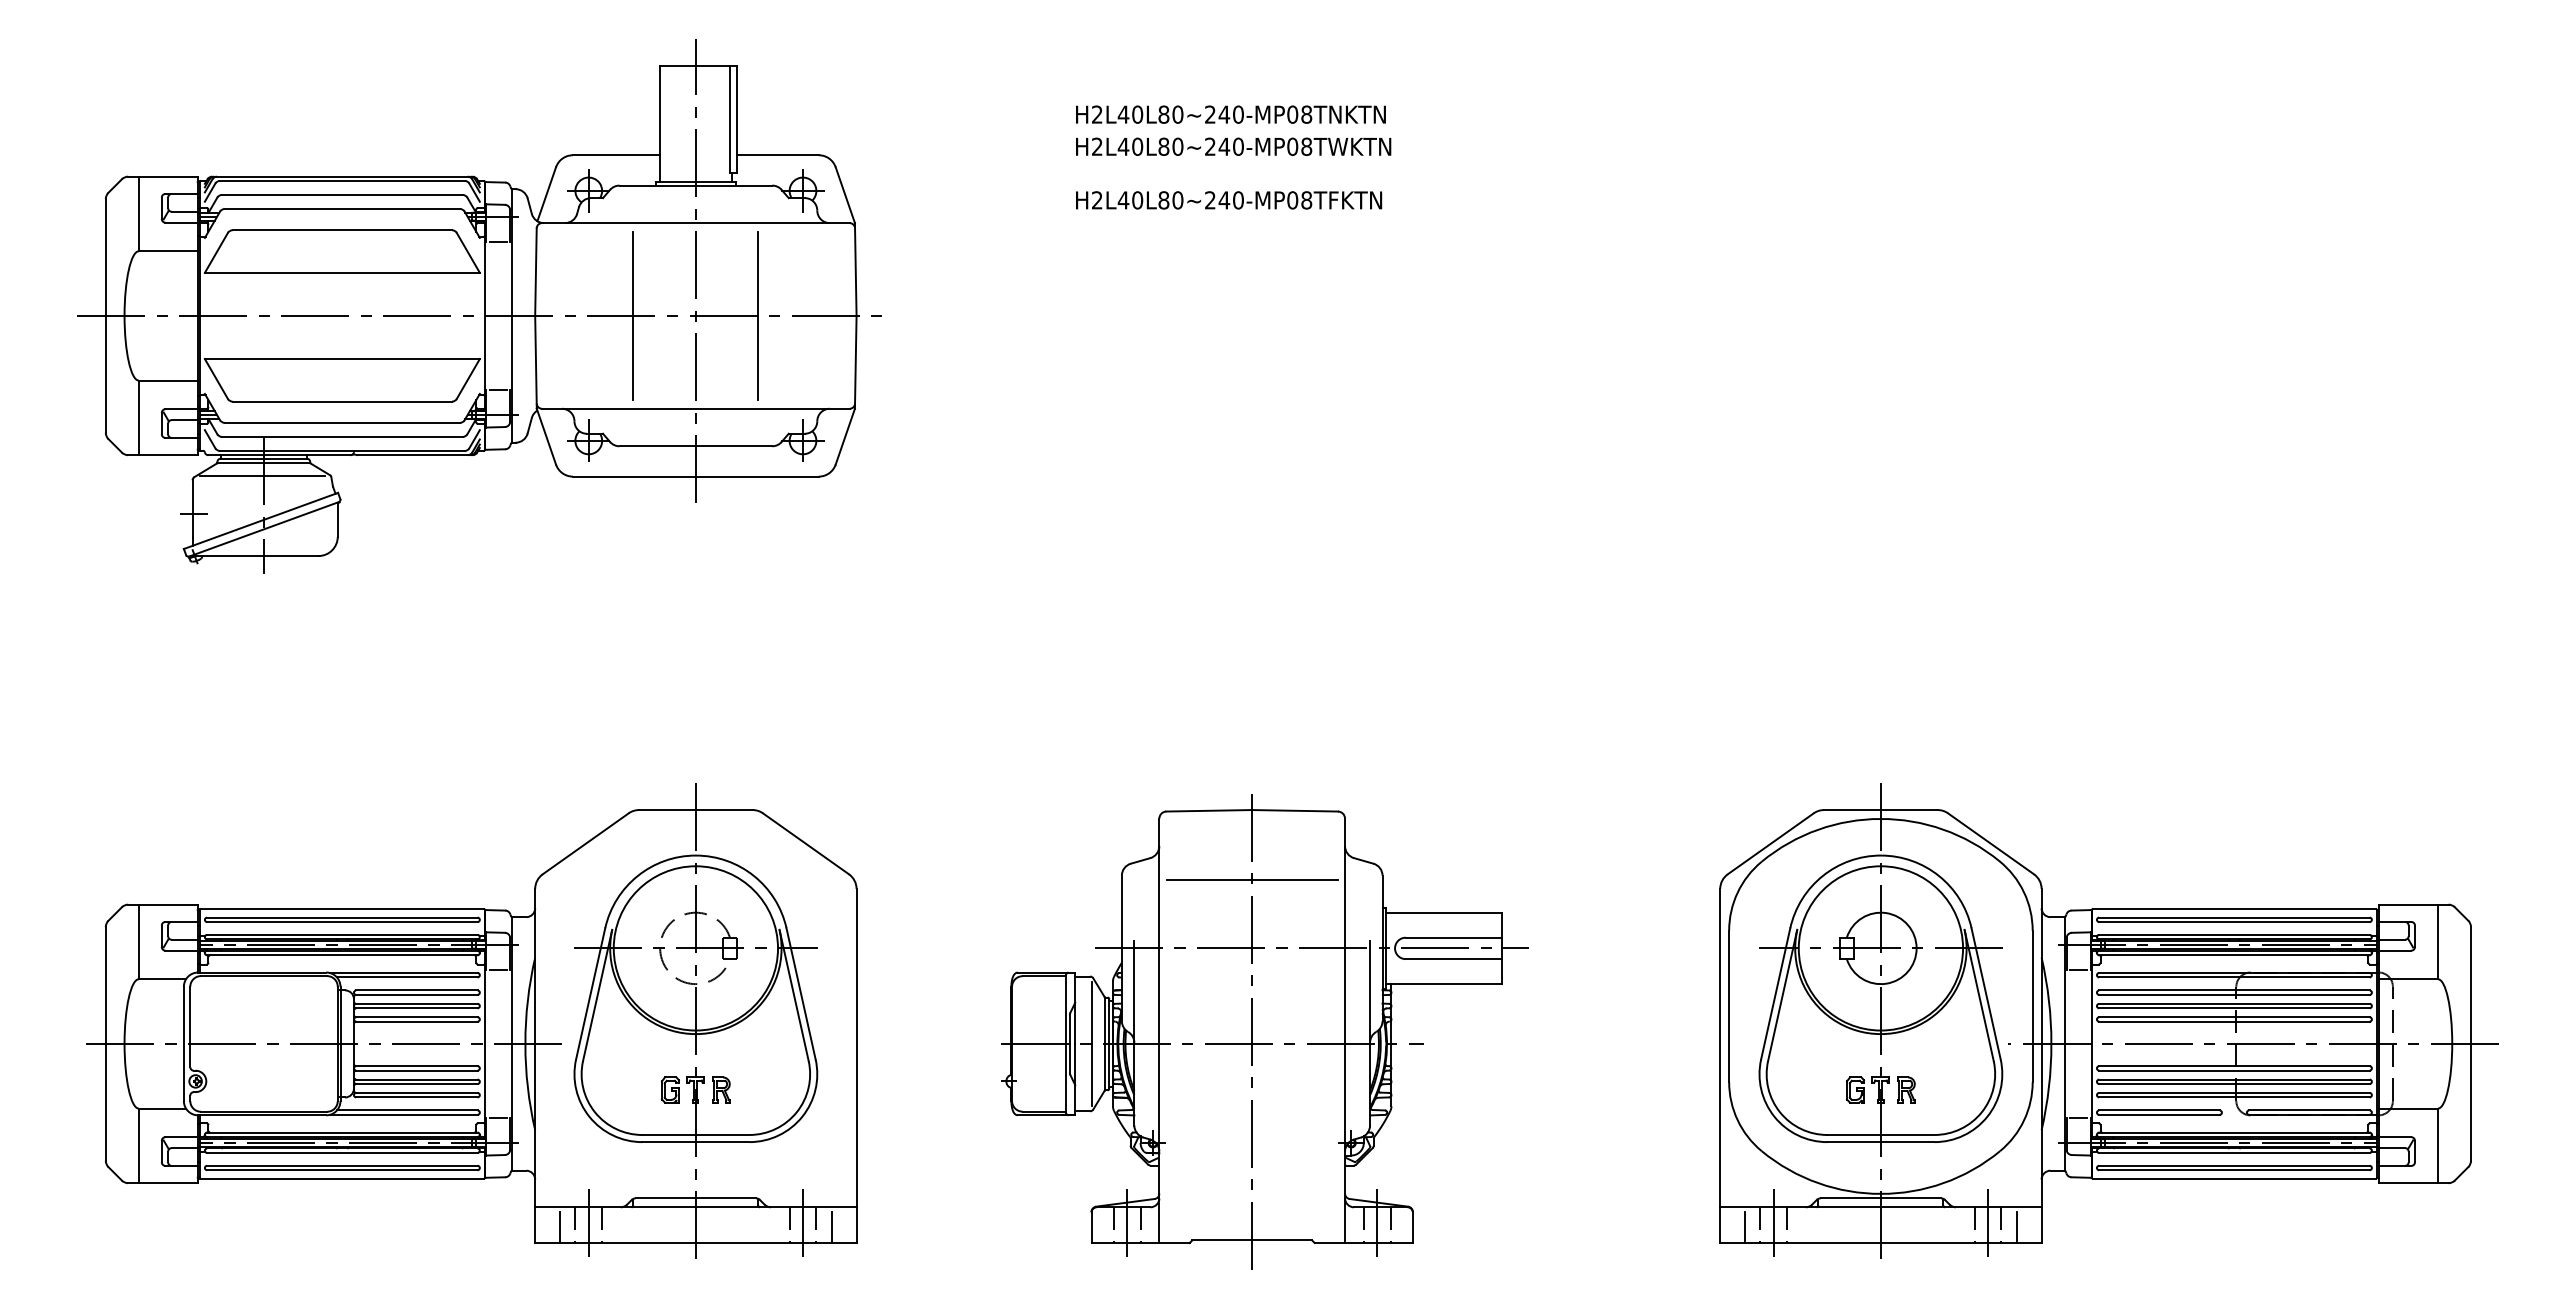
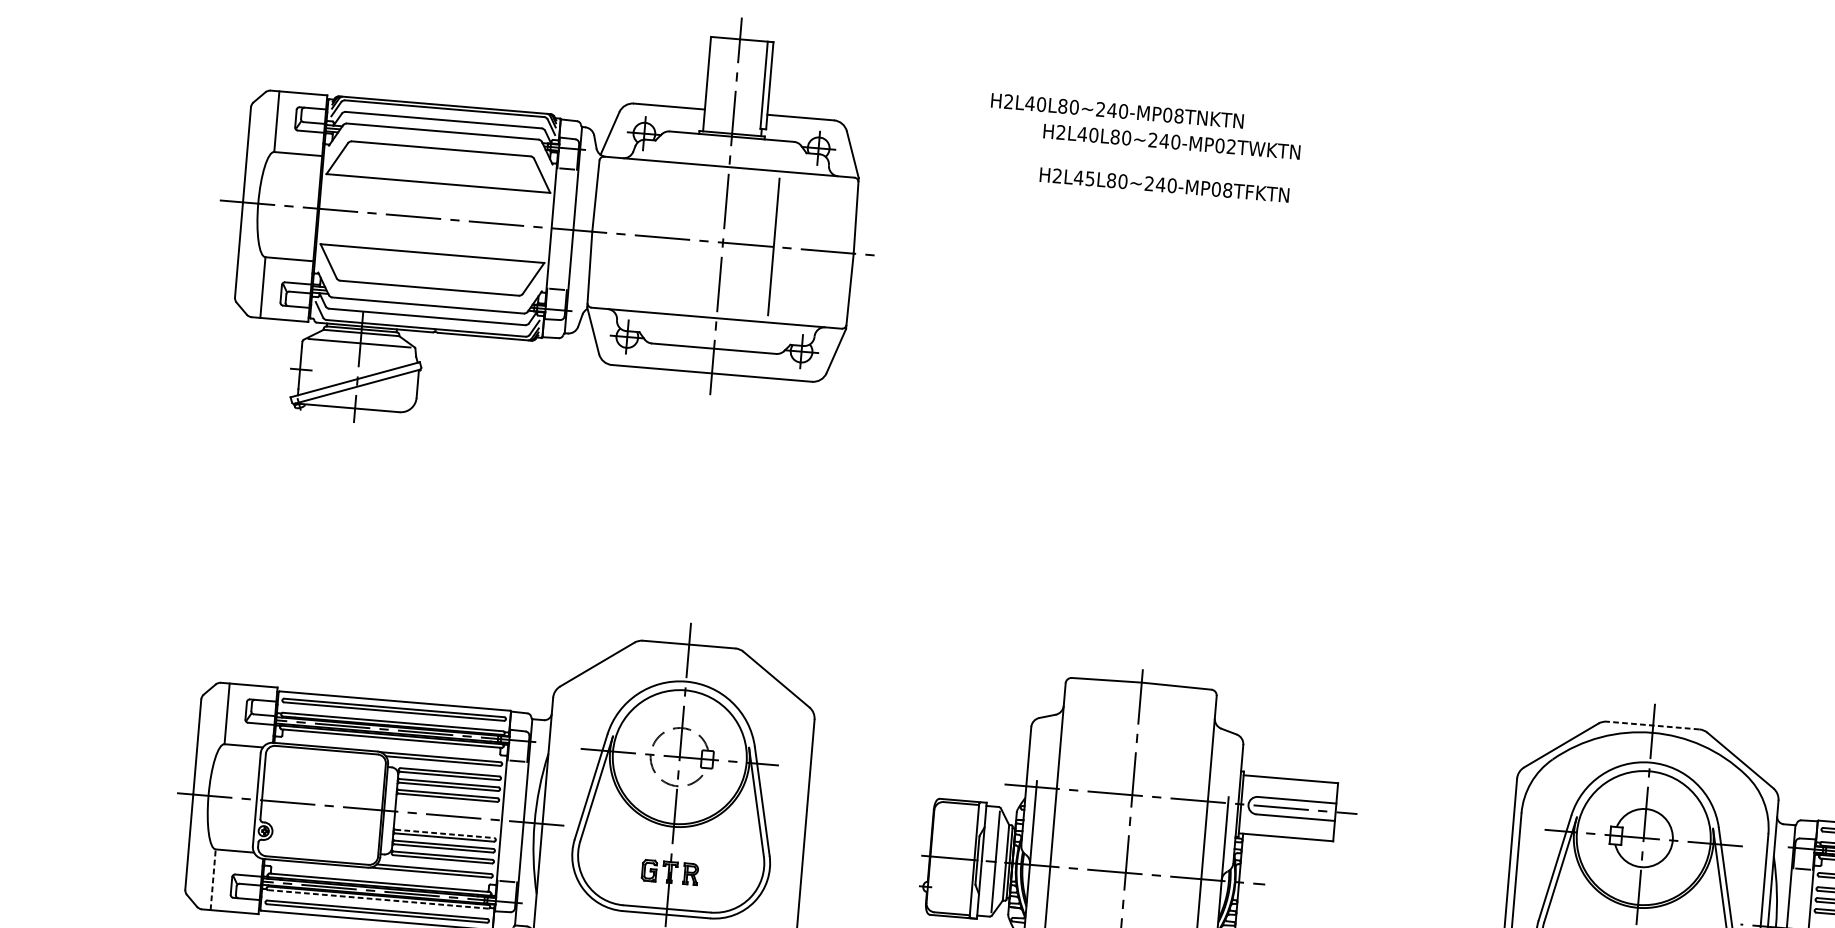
text: (1230, 114) -> (1117, 110), moved
text: (1306, 146) -> (1231, 146), H2L40L80~240-MP08TWKTN -> H2L40L80~240-MP02TWKTN
text: (1137, 200) -> (1090, 178), H2L40L80~240-MP08TFKTN -> H2L45L80~240-MP08TFKTN
line: (633, 315) -> (672, 238), removed
line: (1880, 810) -> (1652, 725), solid -> dashed
line: (1252, 879) -> (1137, 739), removed
line: (416, 1066) -> (444, 834), solid -> dashed
line: (138, 1145) -> (212, 879), solid -> dashed
line: (342, 1152) -> (378, 899), solid -> dashed

